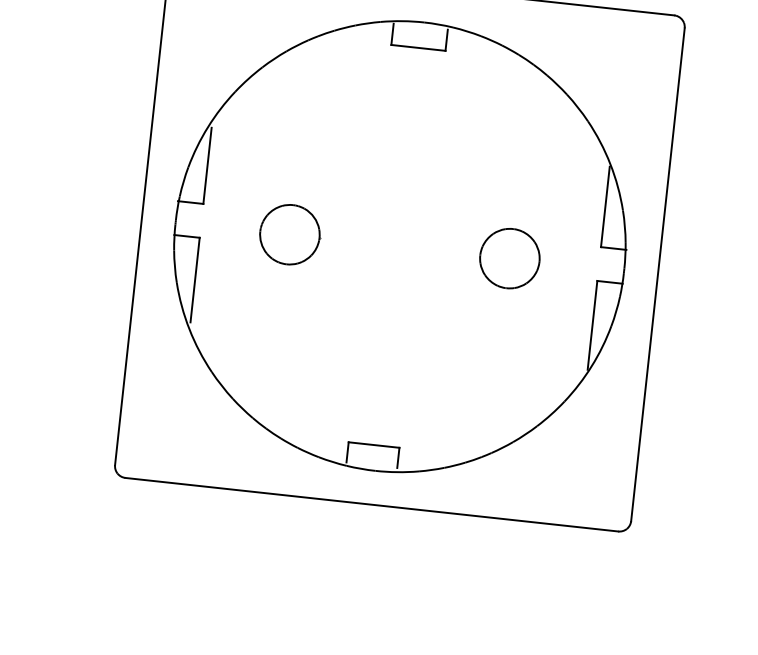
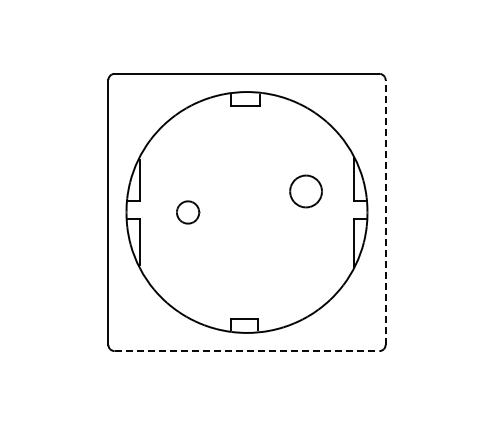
part: (291, 234) -> (188, 212), size x0.7
part: (508, 258) -> (305, 191), moved
line: (657, 274) -> (385, 212), solid -> dashed
line: (372, 505) -> (247, 351), solid -> dashed

